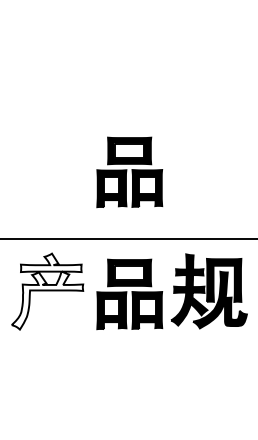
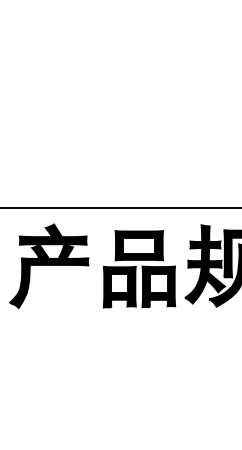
part: (129, 172) -> (139, 135), removed
fill: (47, 291) -> (49, 266), added

